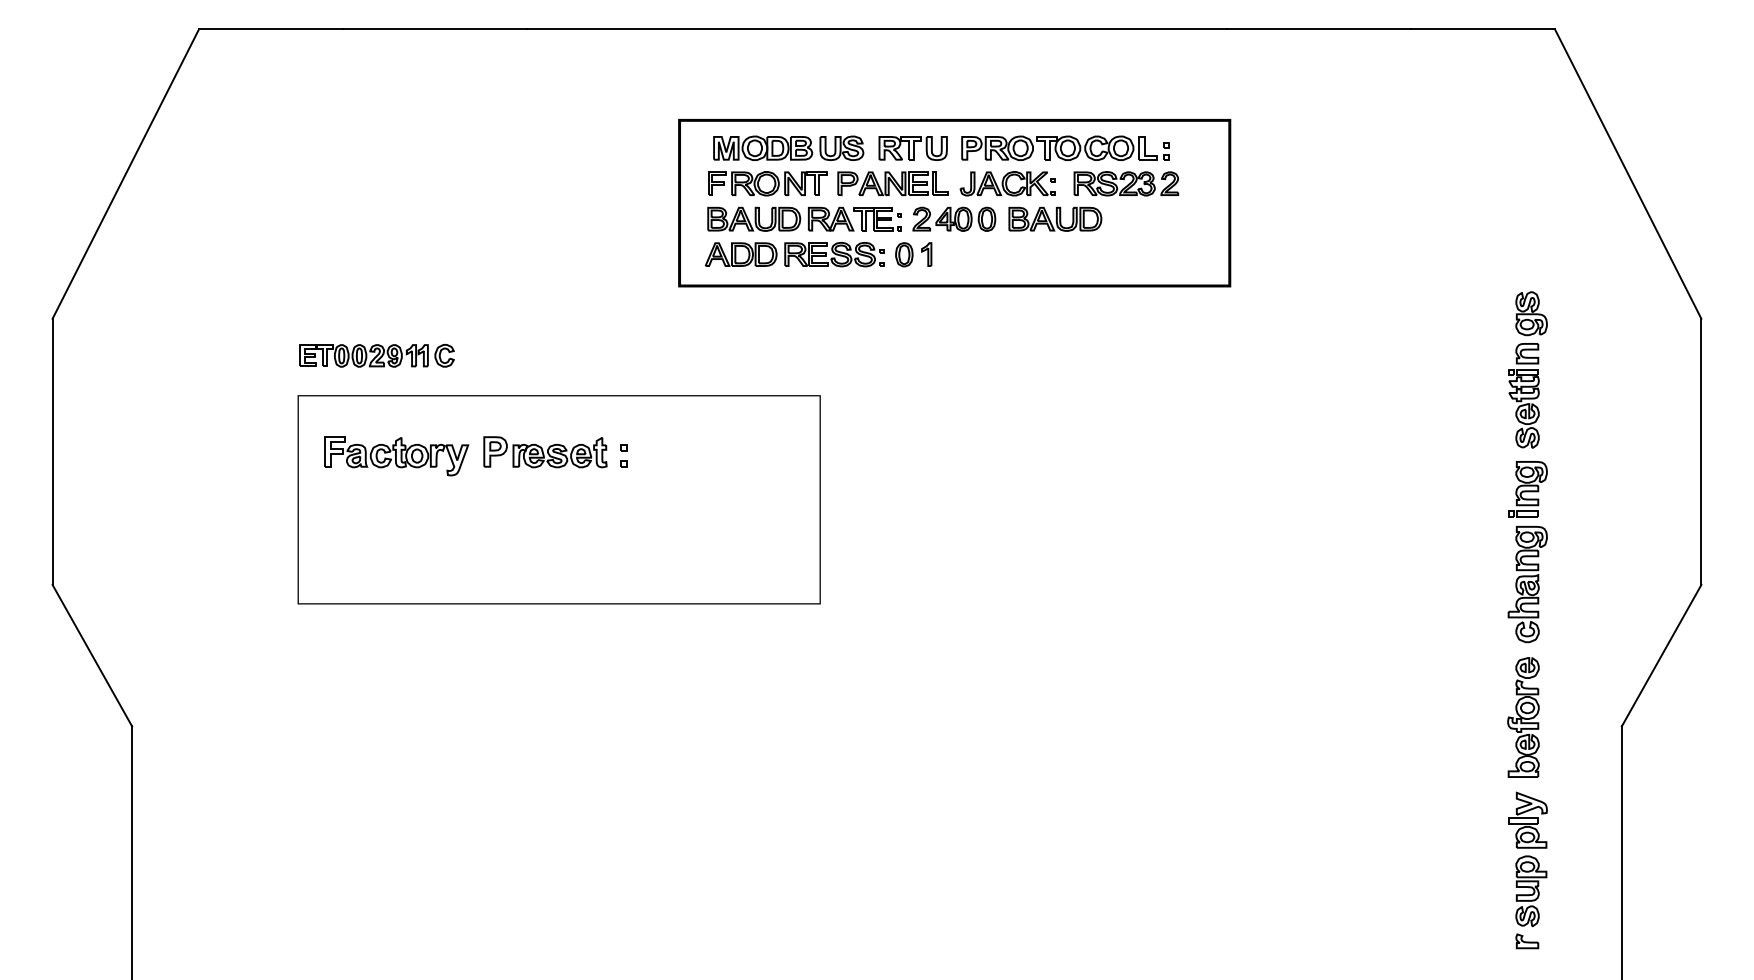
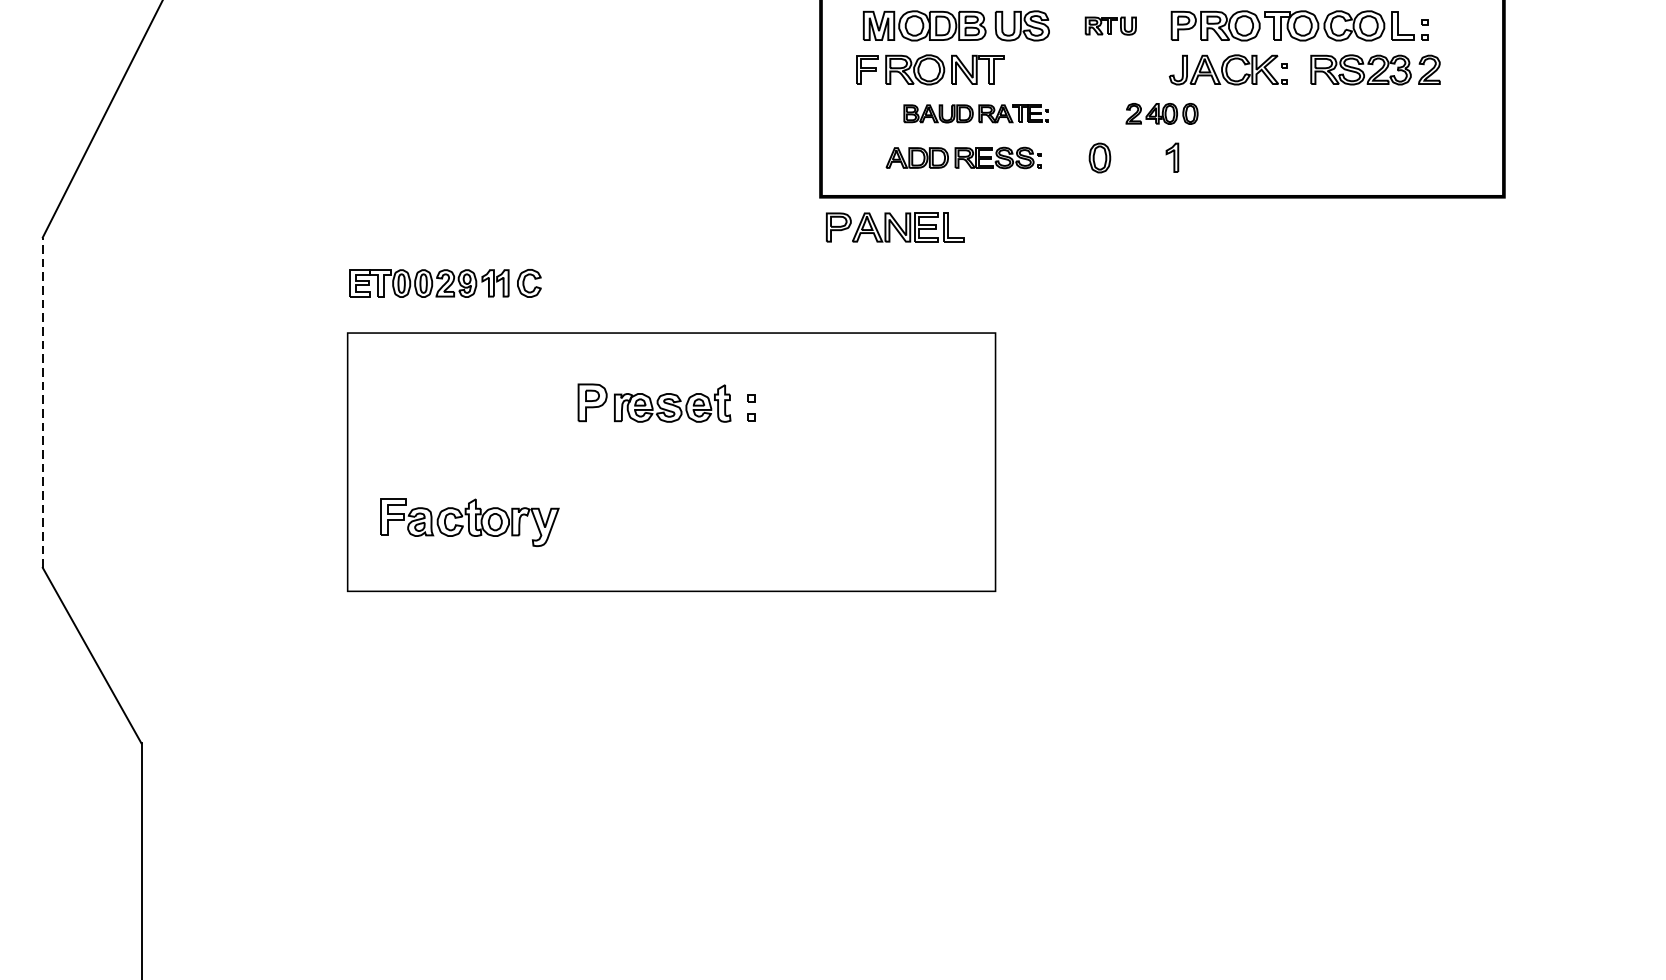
part: (912, 148) -> (1110, 26), size x0.6
part: (892, 183) -> (894, 227), moved
part: (804, 218) -> (976, 113), size x0.6
part: (954, 218) -> (1162, 113), size x0.7
part: (1055, 218) -> (1287, 113), removed
part: (794, 254) -> (963, 157), size x0.7
part: (926, 254) -> (1172, 157), moved
line: (52, 451) -> (42, 402), solid -> dashed
part: (396, 456) -> (469, 522), moved

